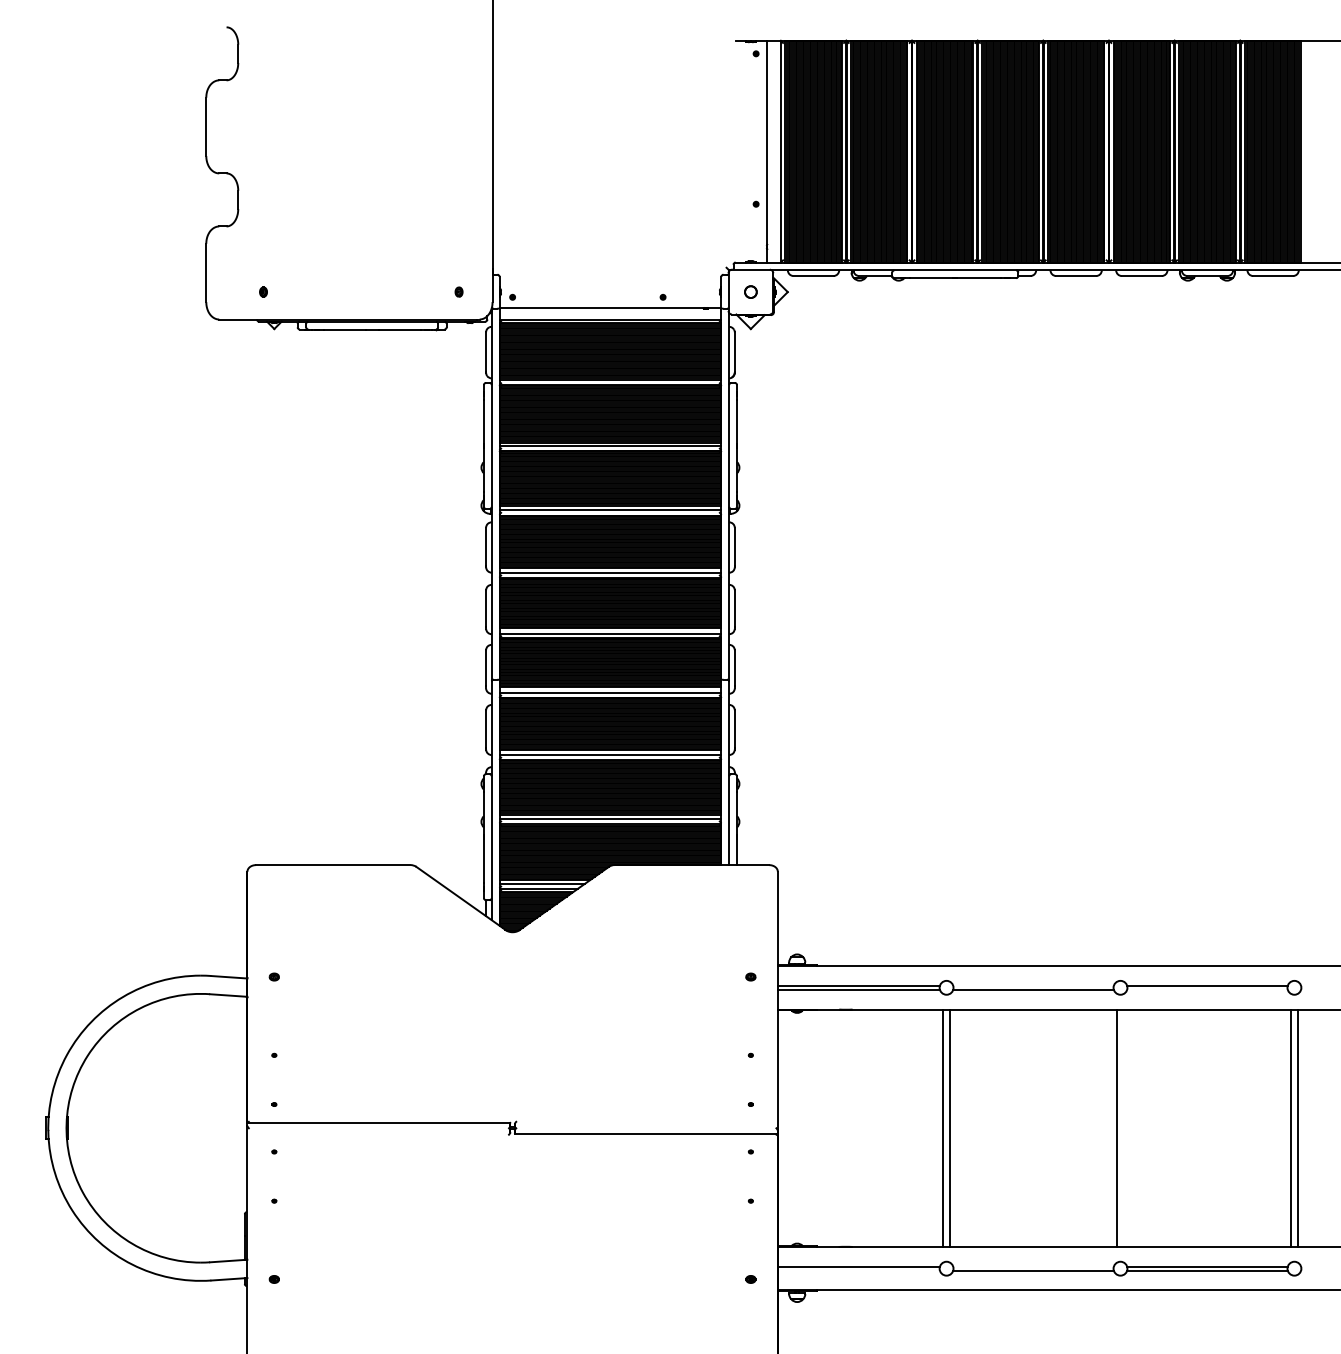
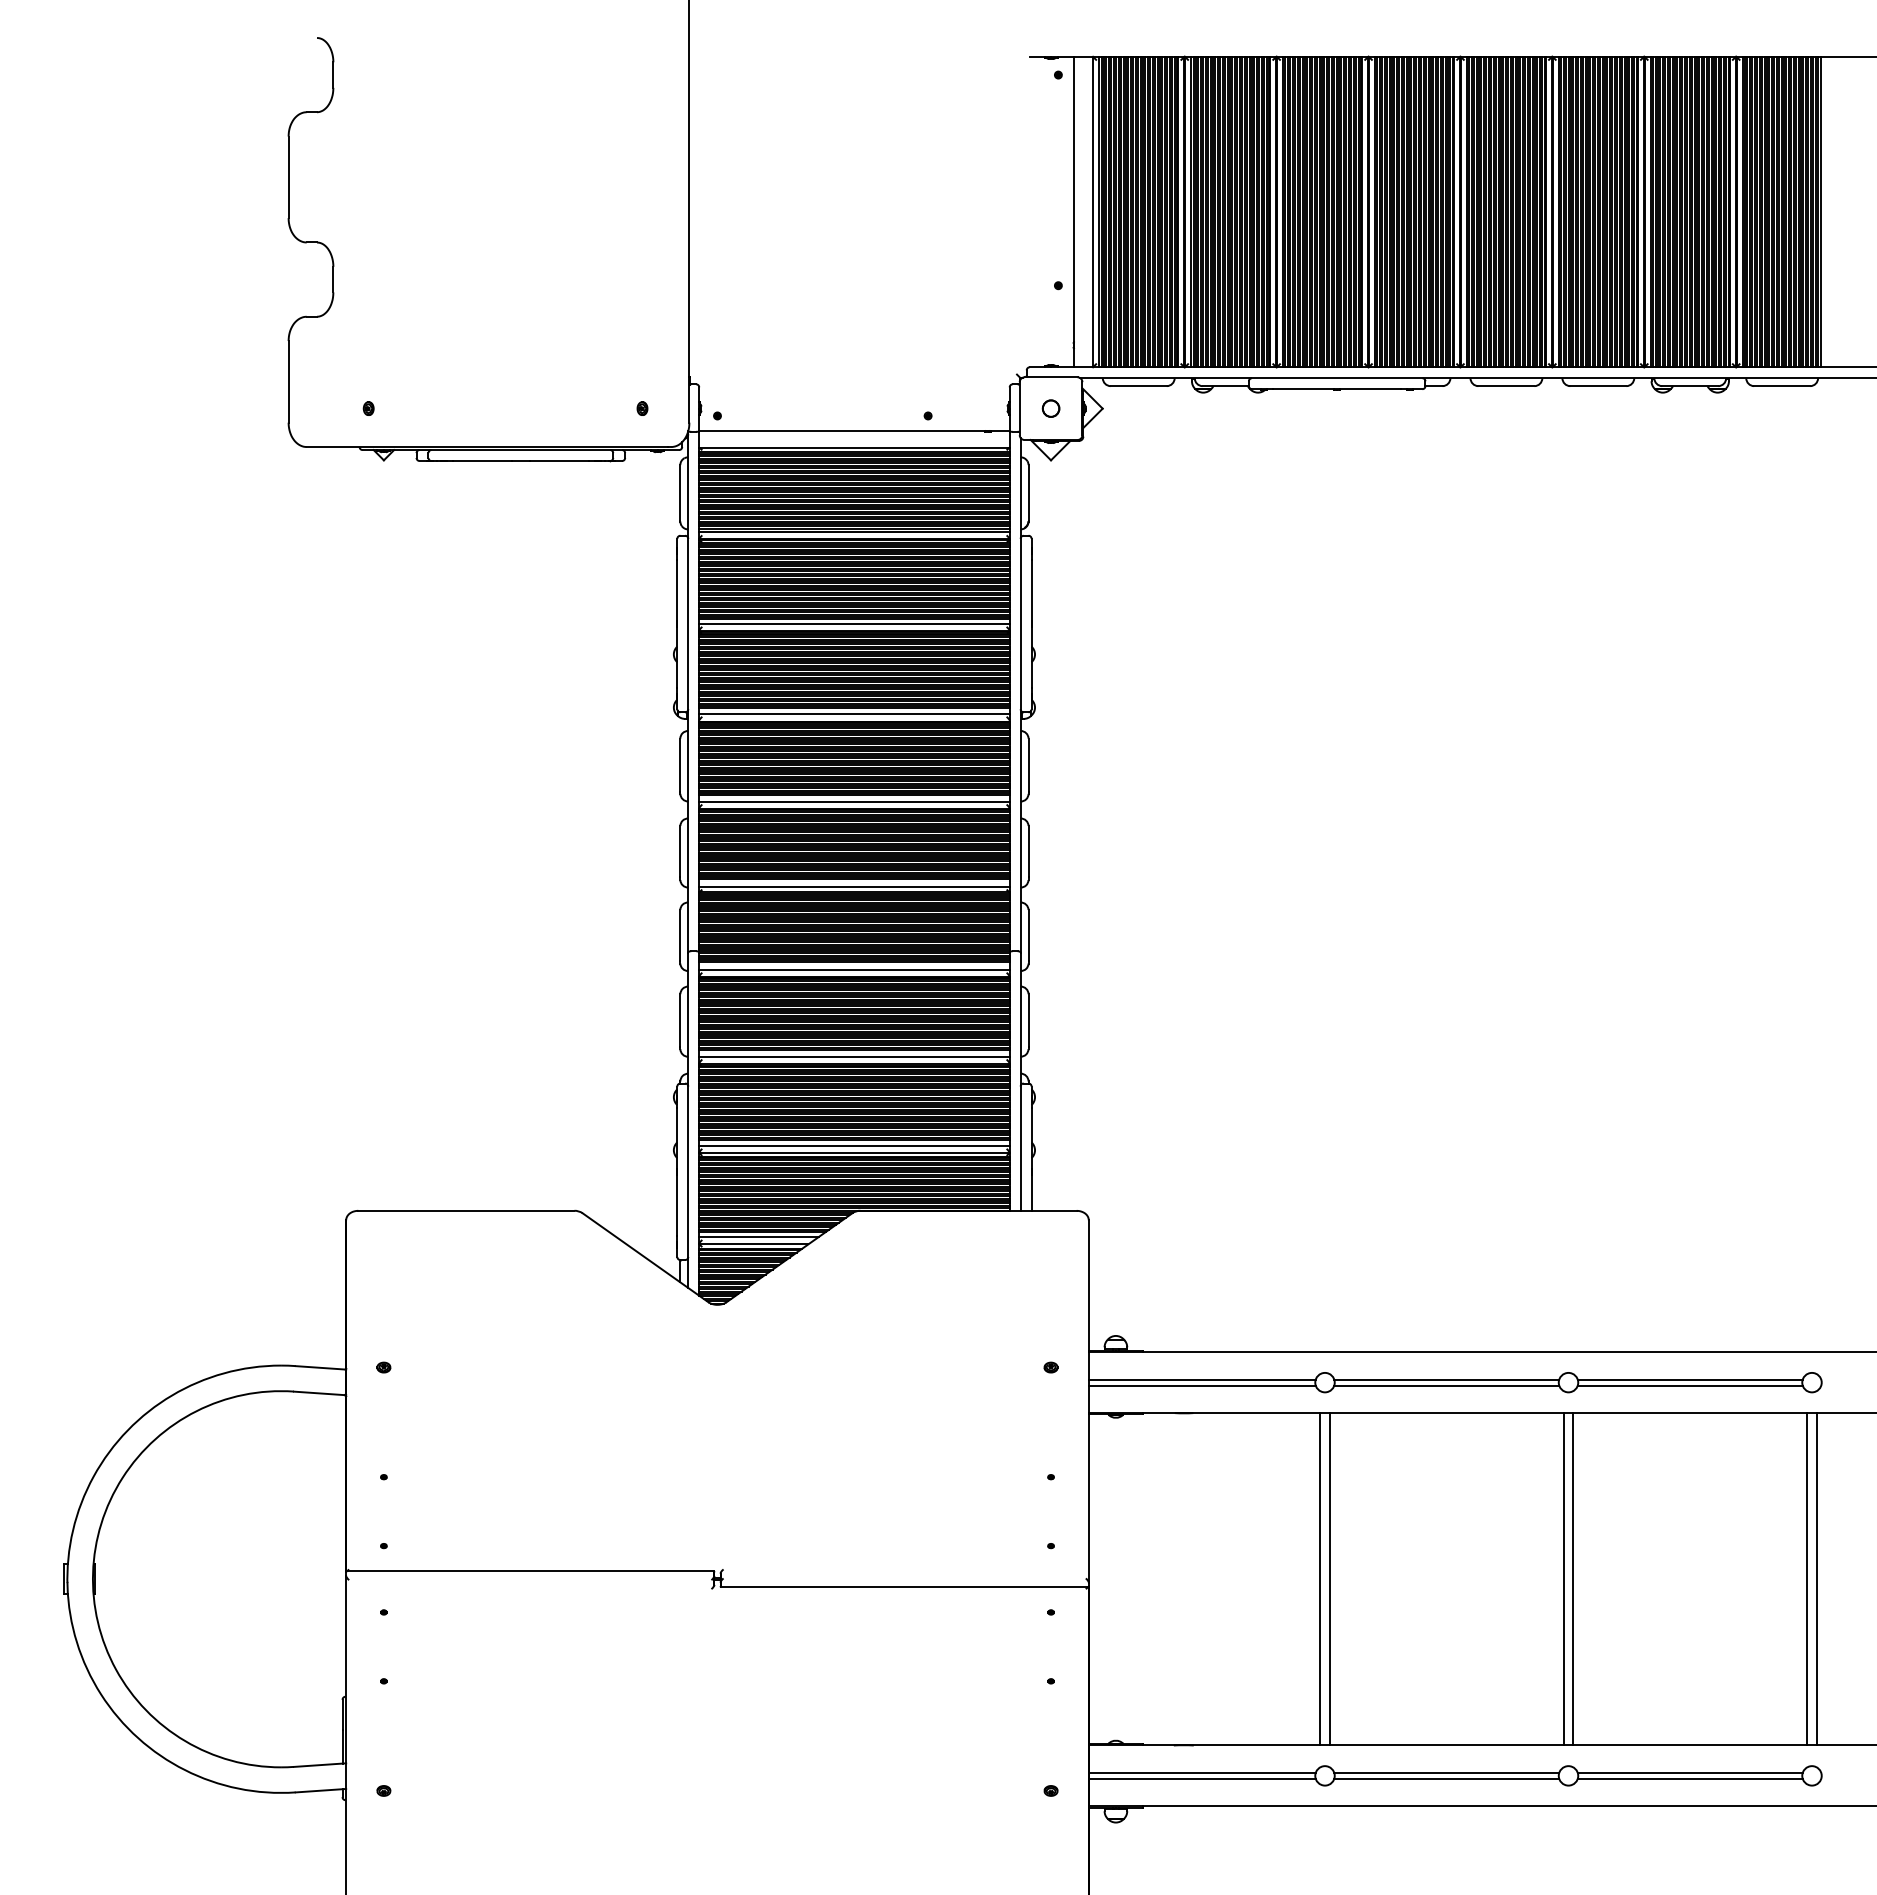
line: (1033, 985) -> (1446, 1379), added
line: (1206, 989) -> (1689, 1385), added
line: (1124, 1128) -> (1573, 1579), added
line: (1033, 1266) -> (1446, 1772), added
line: (858, 1270) -> (1201, 1778), added

